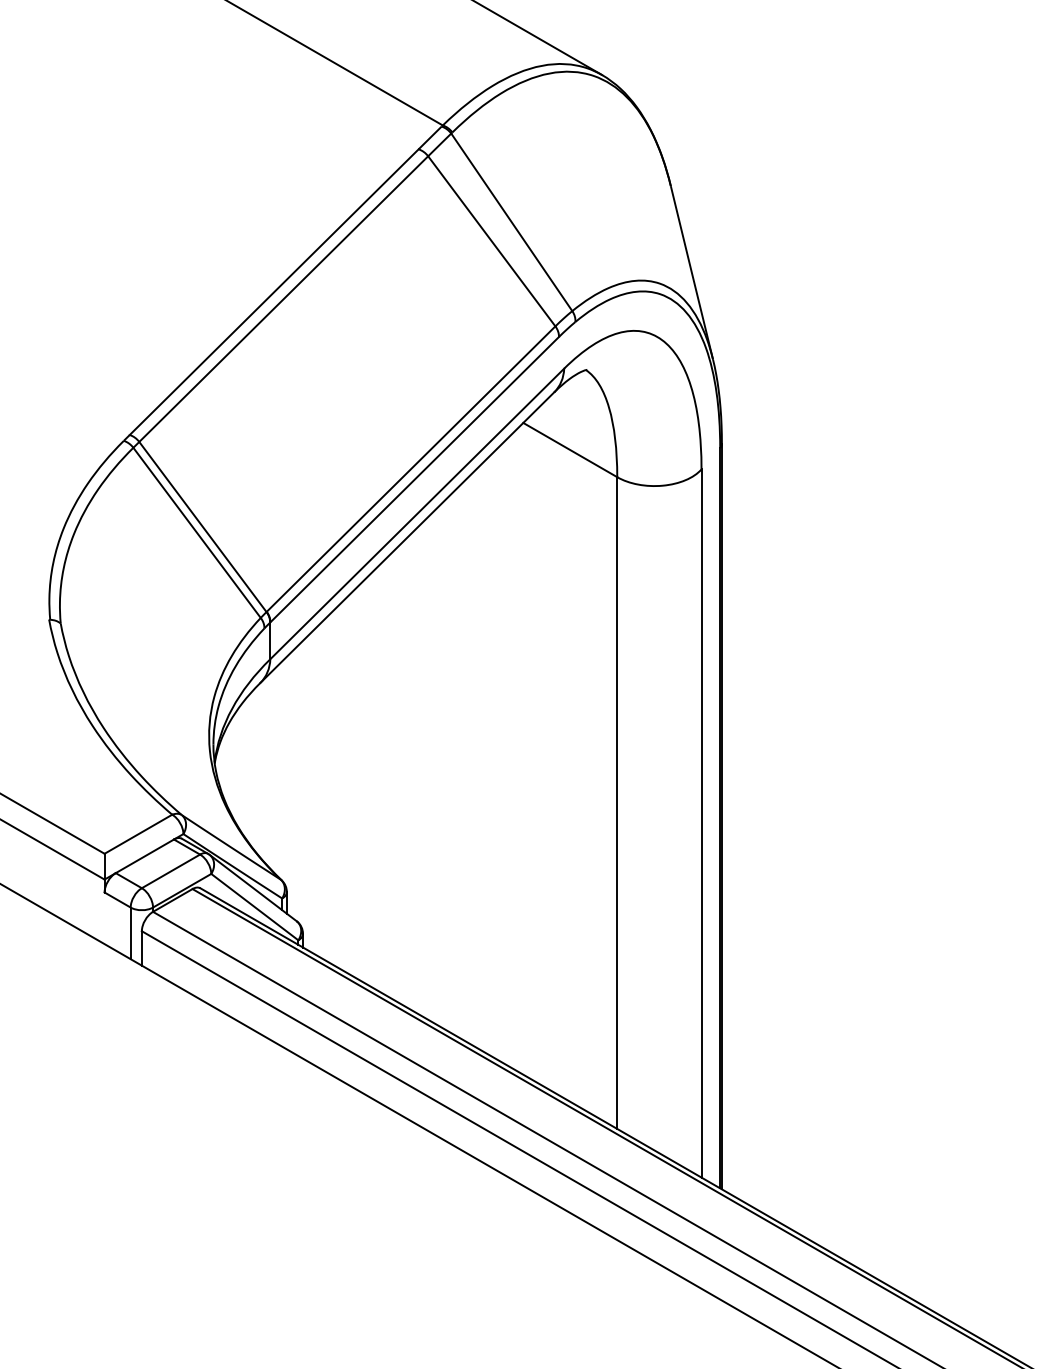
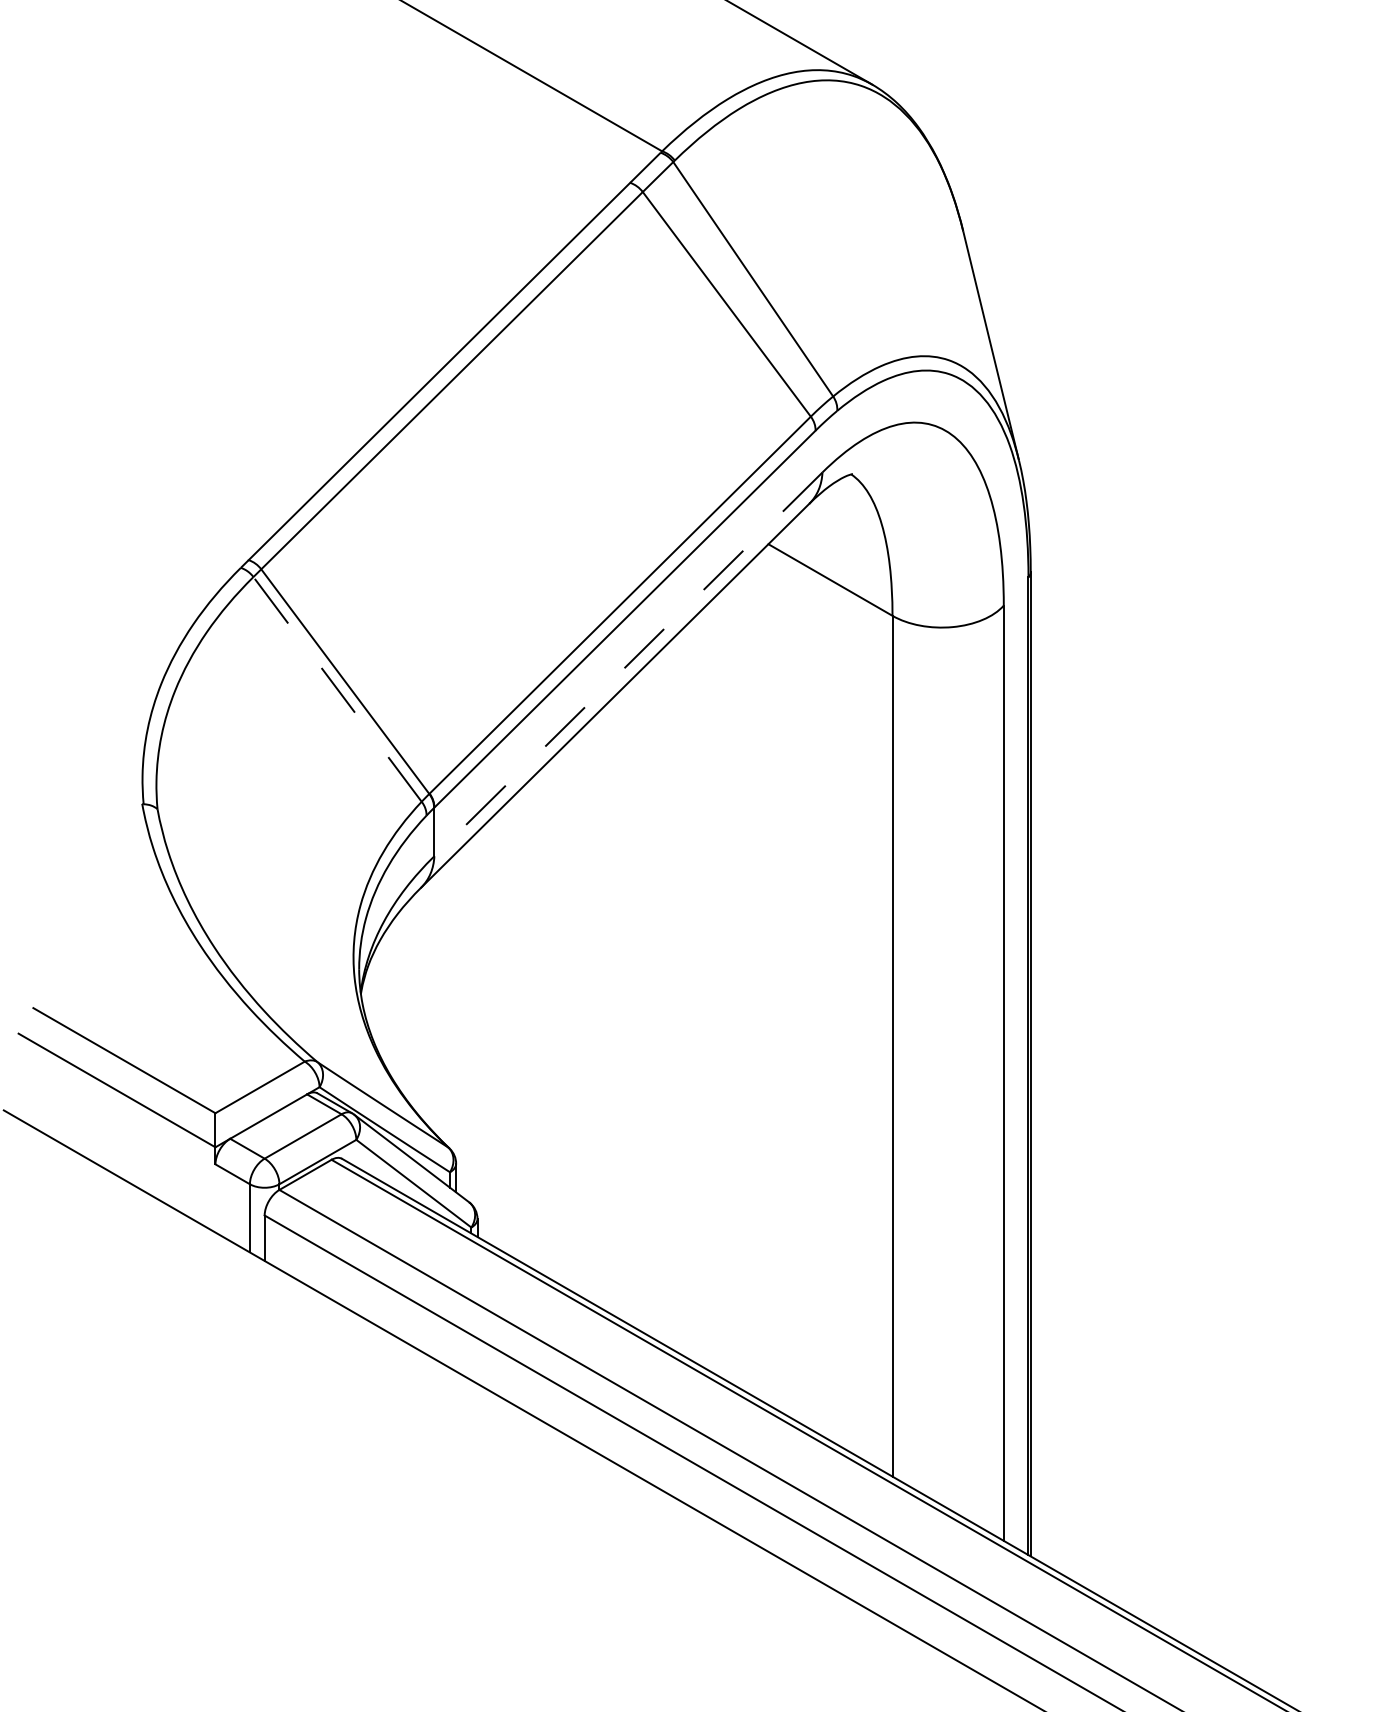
line: (417, 513) -> (628, 663), solid -> dashed
line: (196, 532) -> (336, 688), solid -> dashed

